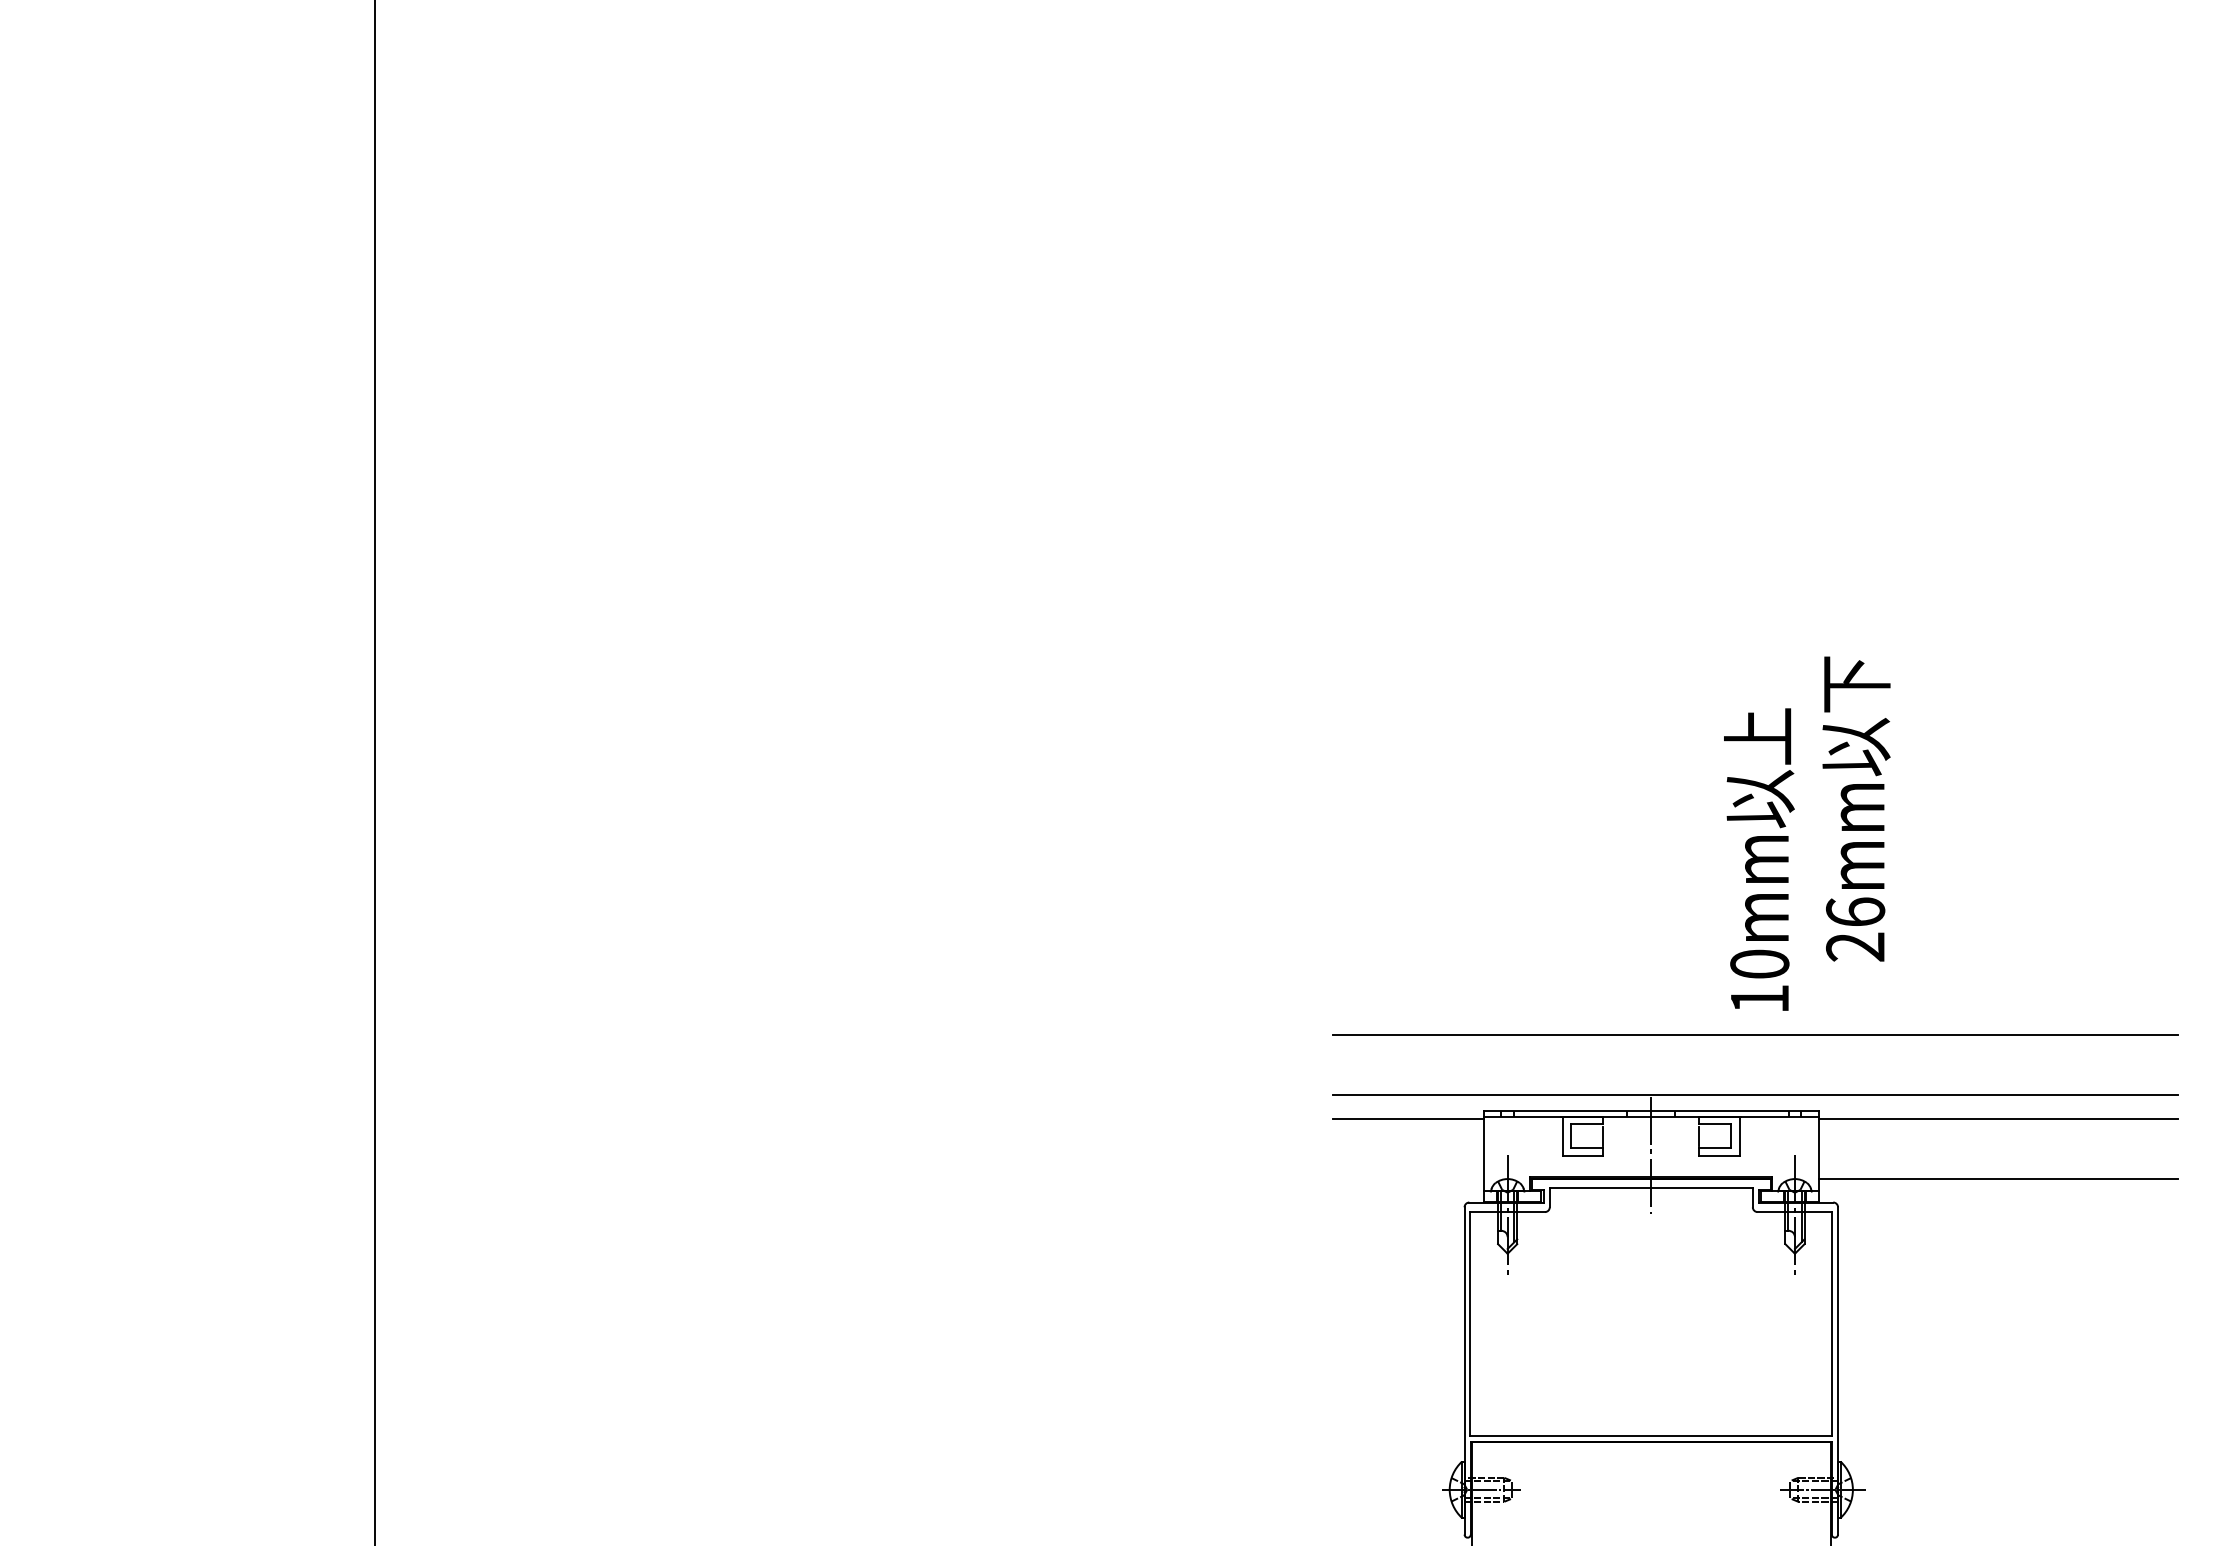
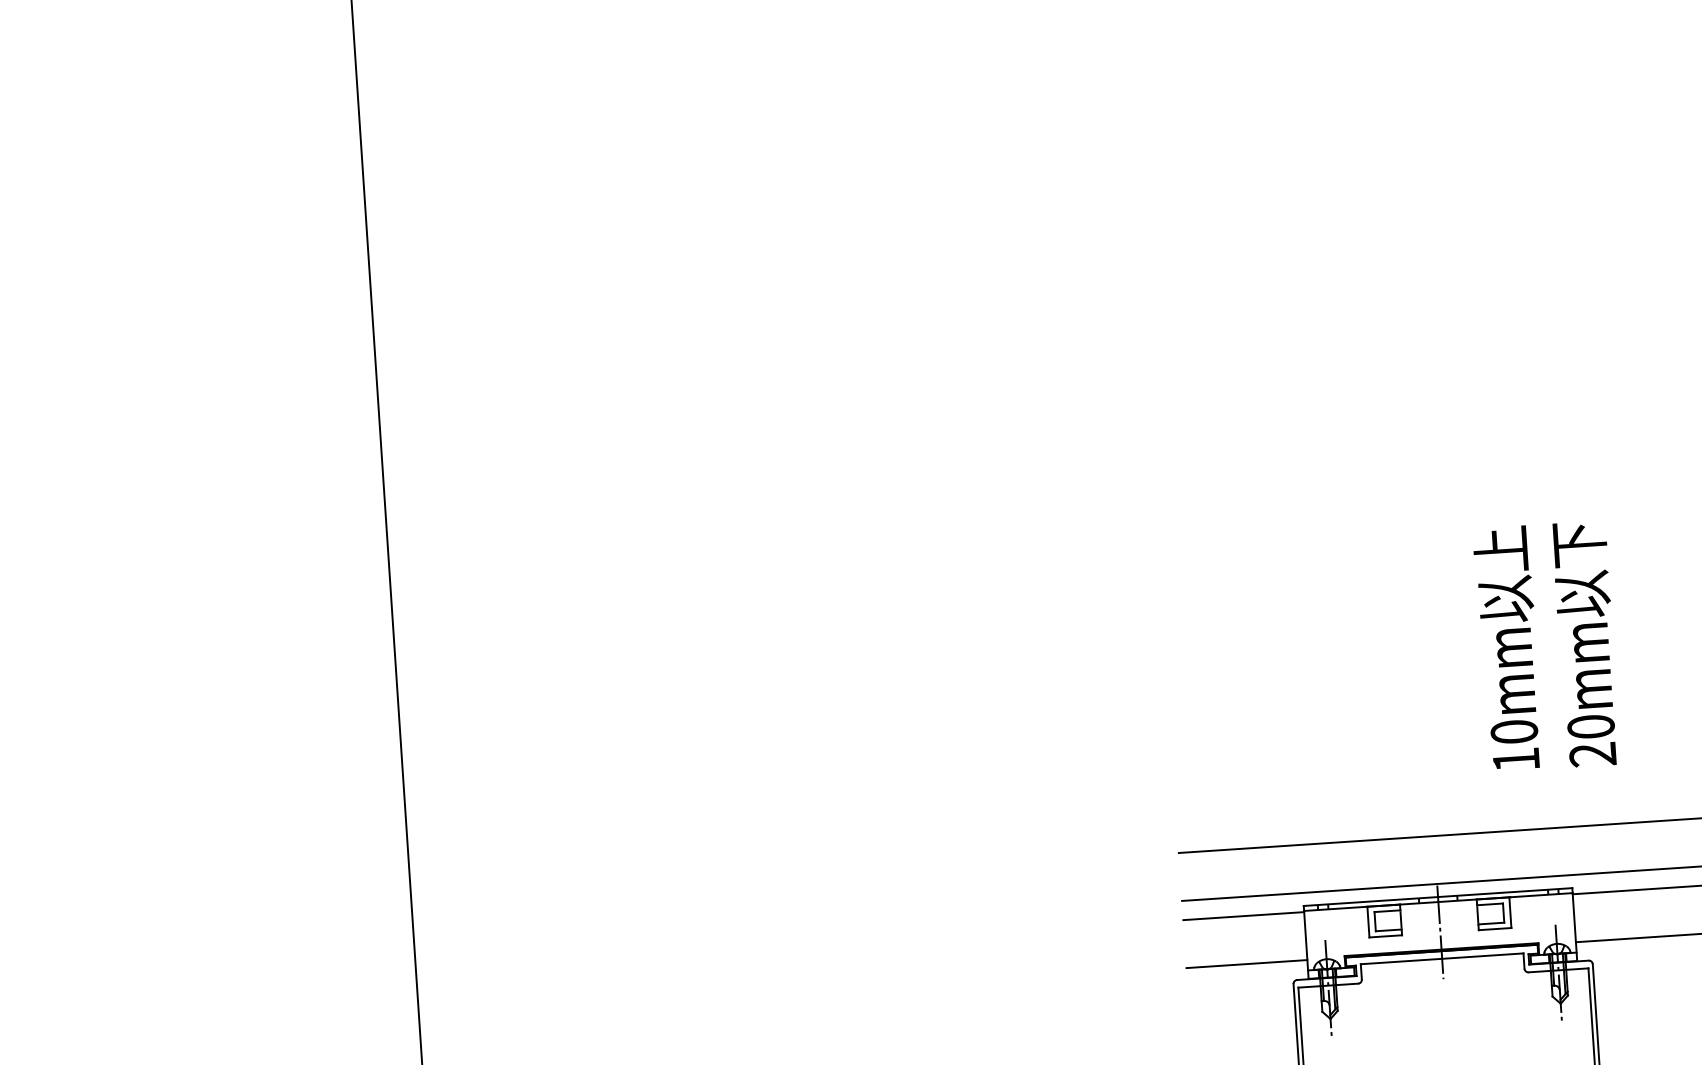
text: (1759, 859) -> (1508, 648), moved
text: (1855, 911) -> (1591, 726), 26mm -> 20mm
line: (1407, 1178) -> (1246, 964), added

